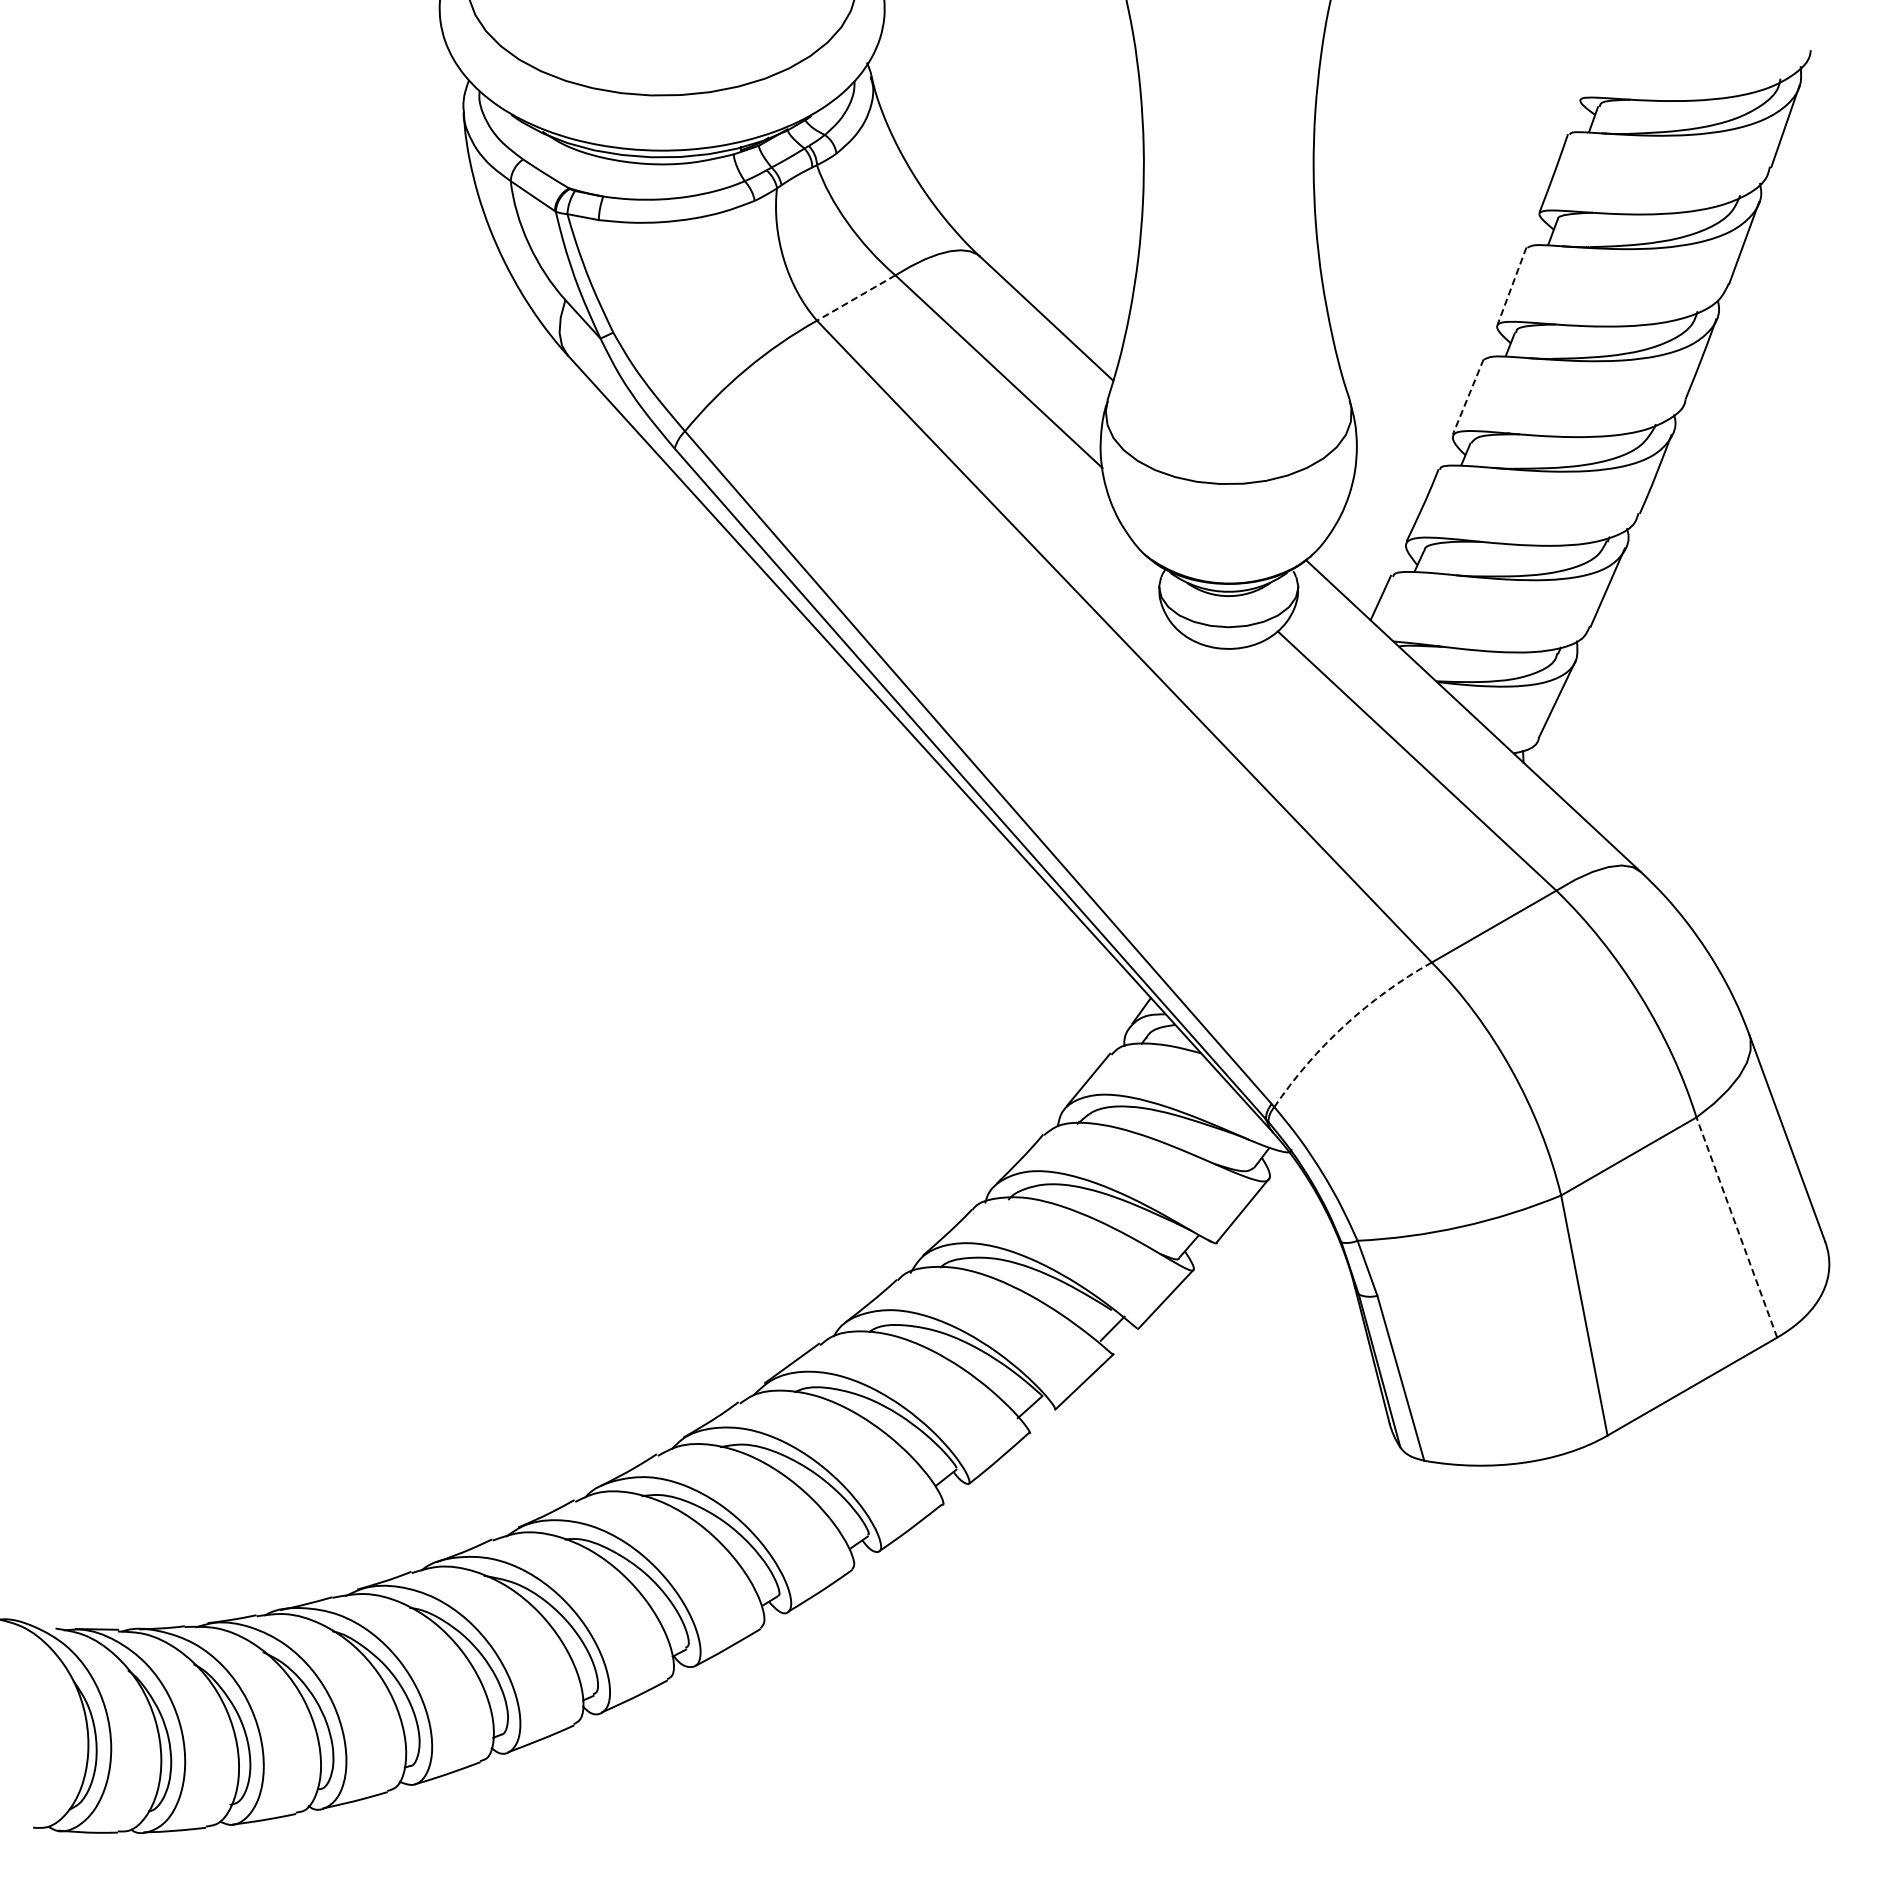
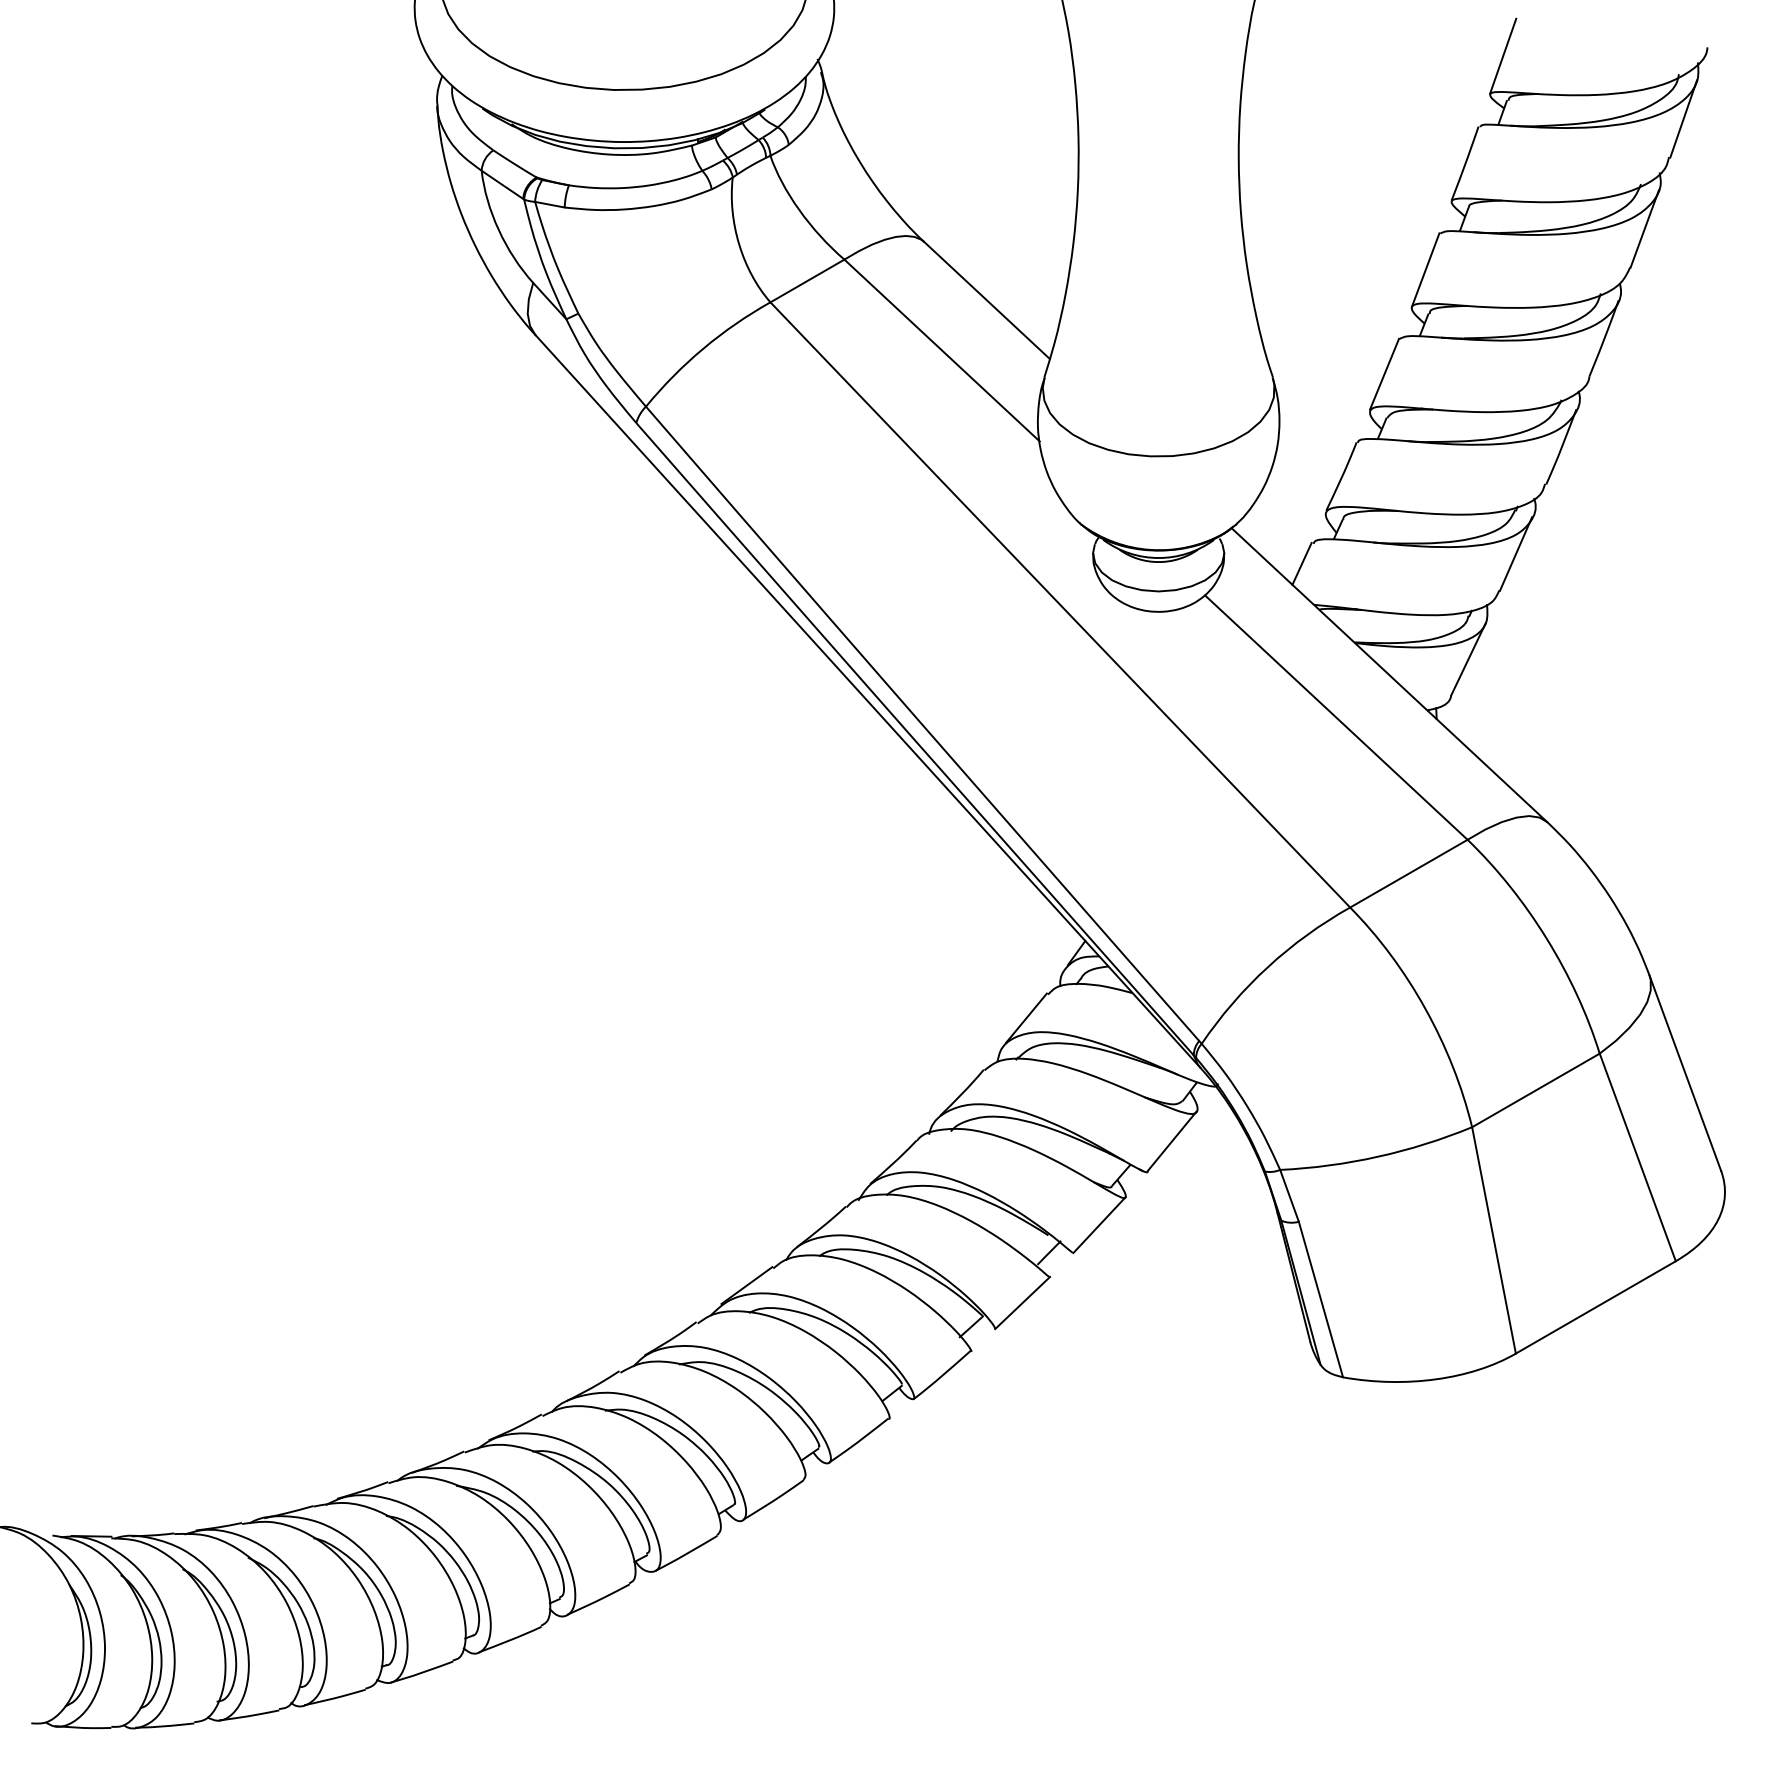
line: (1593, 59) -> (1502, 56), added
line: (1511, 286) -> (1425, 270), dashed -> solid
line: (855, 298) -> (806, 281), dashed -> solid
line: (1468, 396) -> (1384, 373), dashed -> solid
arc: (1344, 1025) -> (1267, 966), dashed -> solid
line: (1736, 1227) -> (1637, 1157), dashed -> solid

